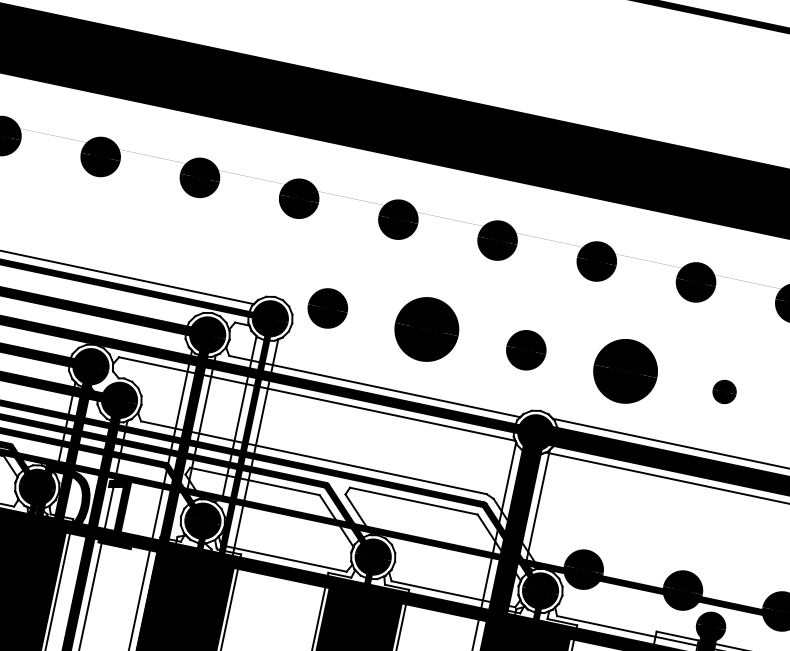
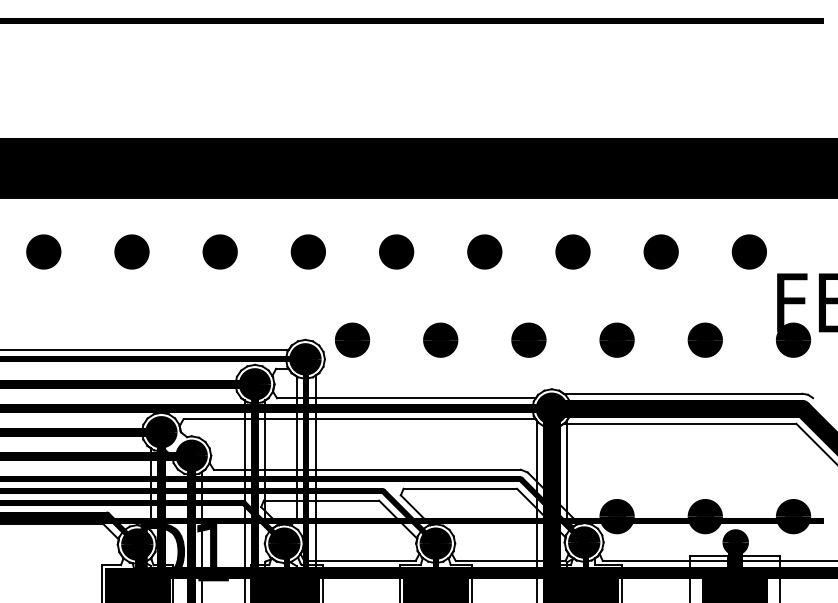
part: (427, 328) -> (440, 339), size x0.62
part: (625, 370) -> (616, 339), size x0.62
part: (724, 391) -> (704, 339), size x1.67

